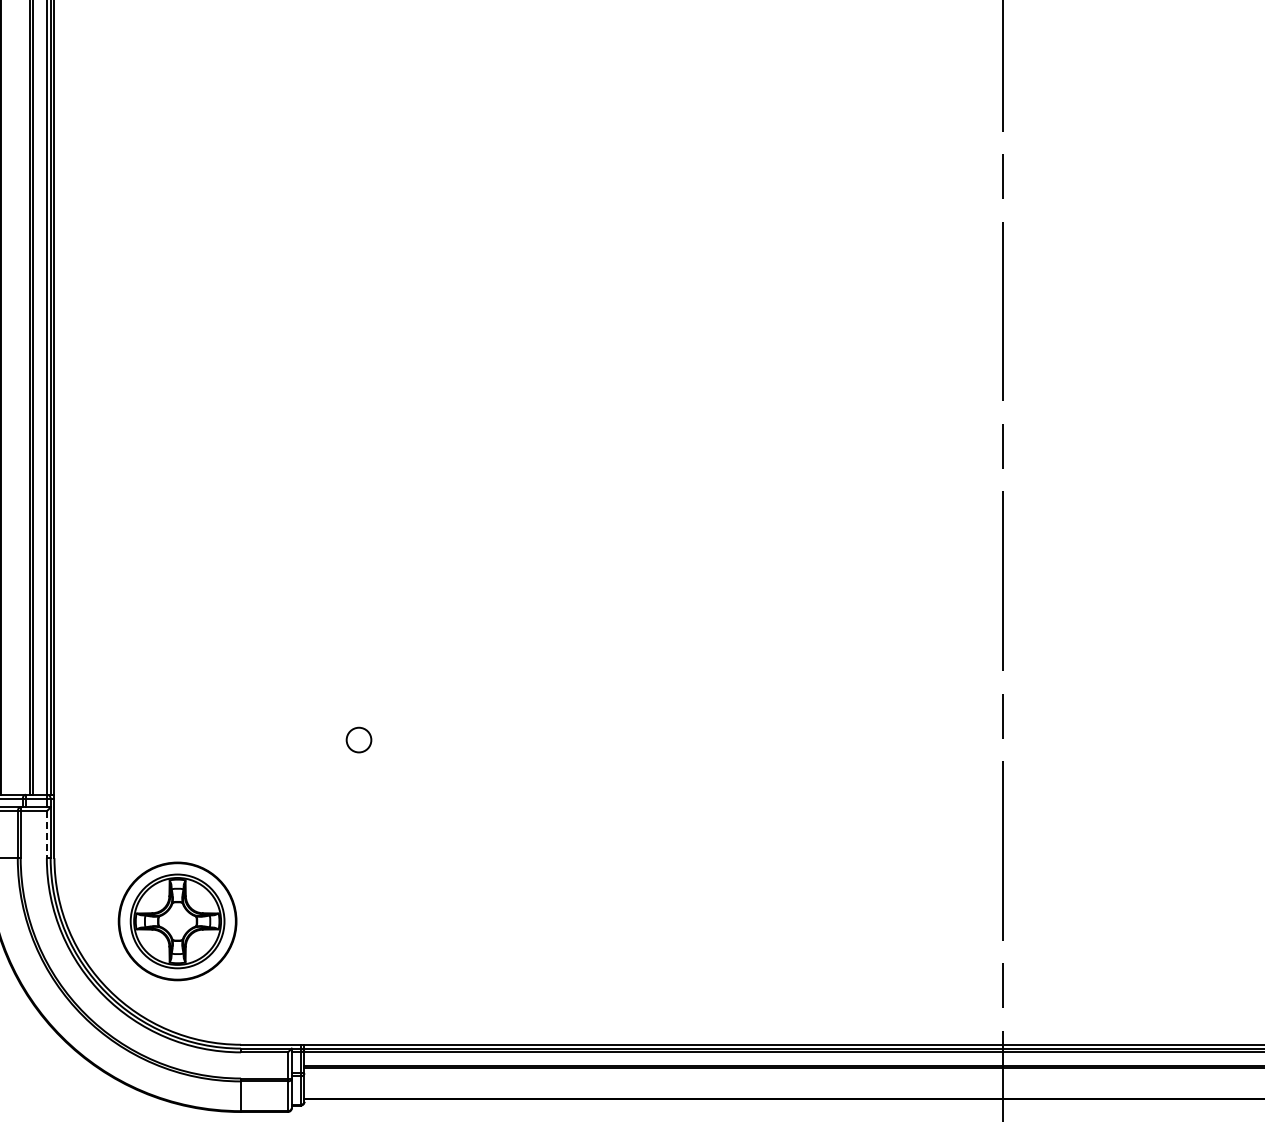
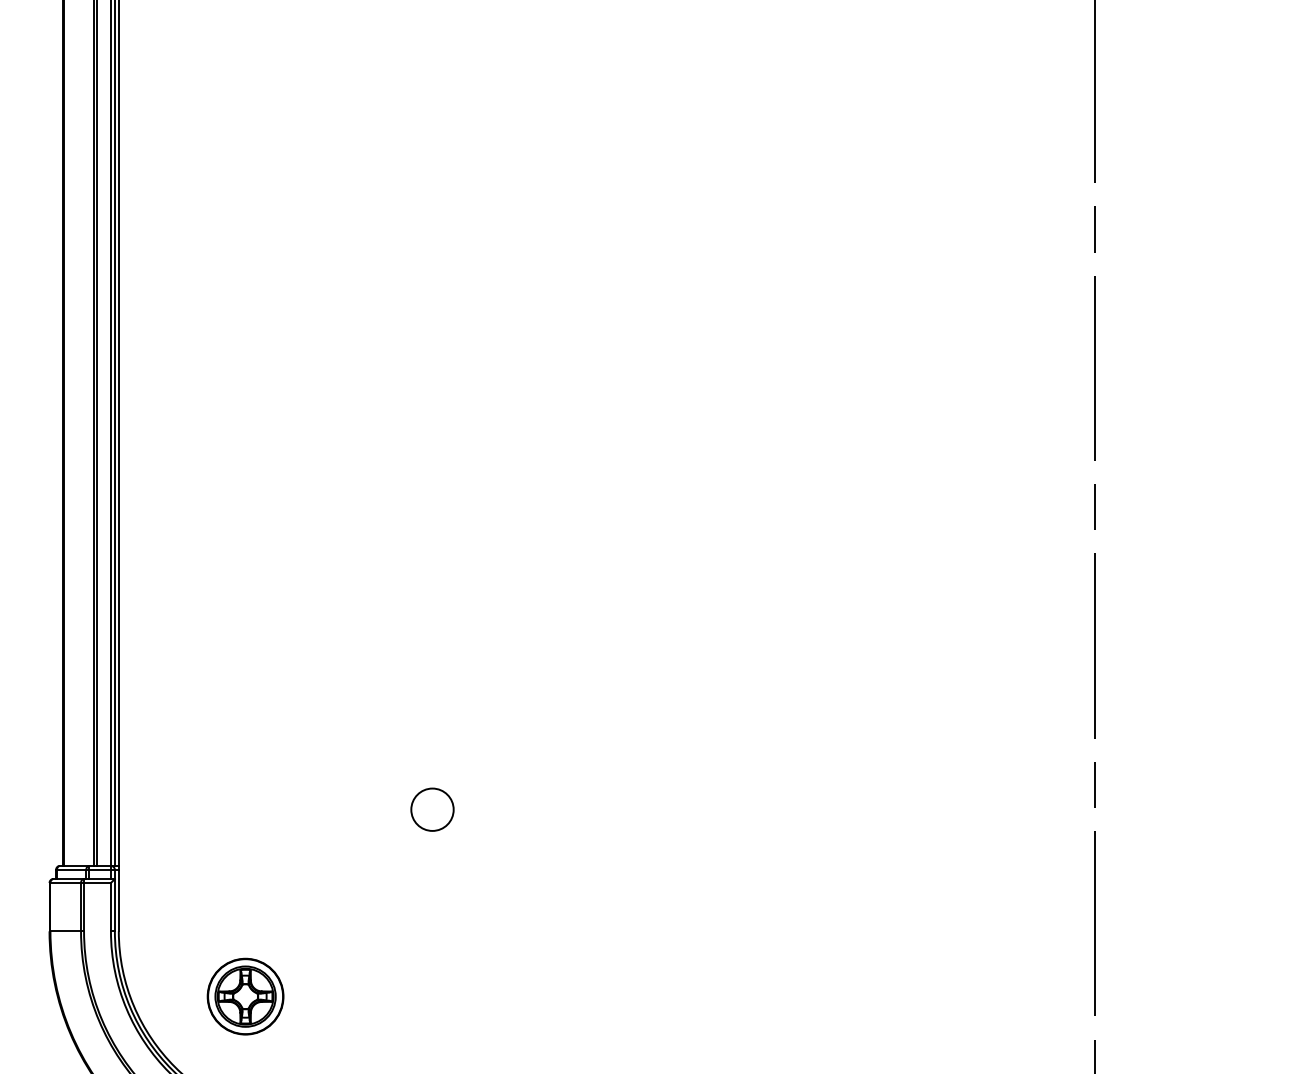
circle: (358, 739) -> (431, 809), size x1.67
line: (46, 835) -> (110, 907), dashed -> solid
part: (177, 921) -> (245, 996), size x0.62

